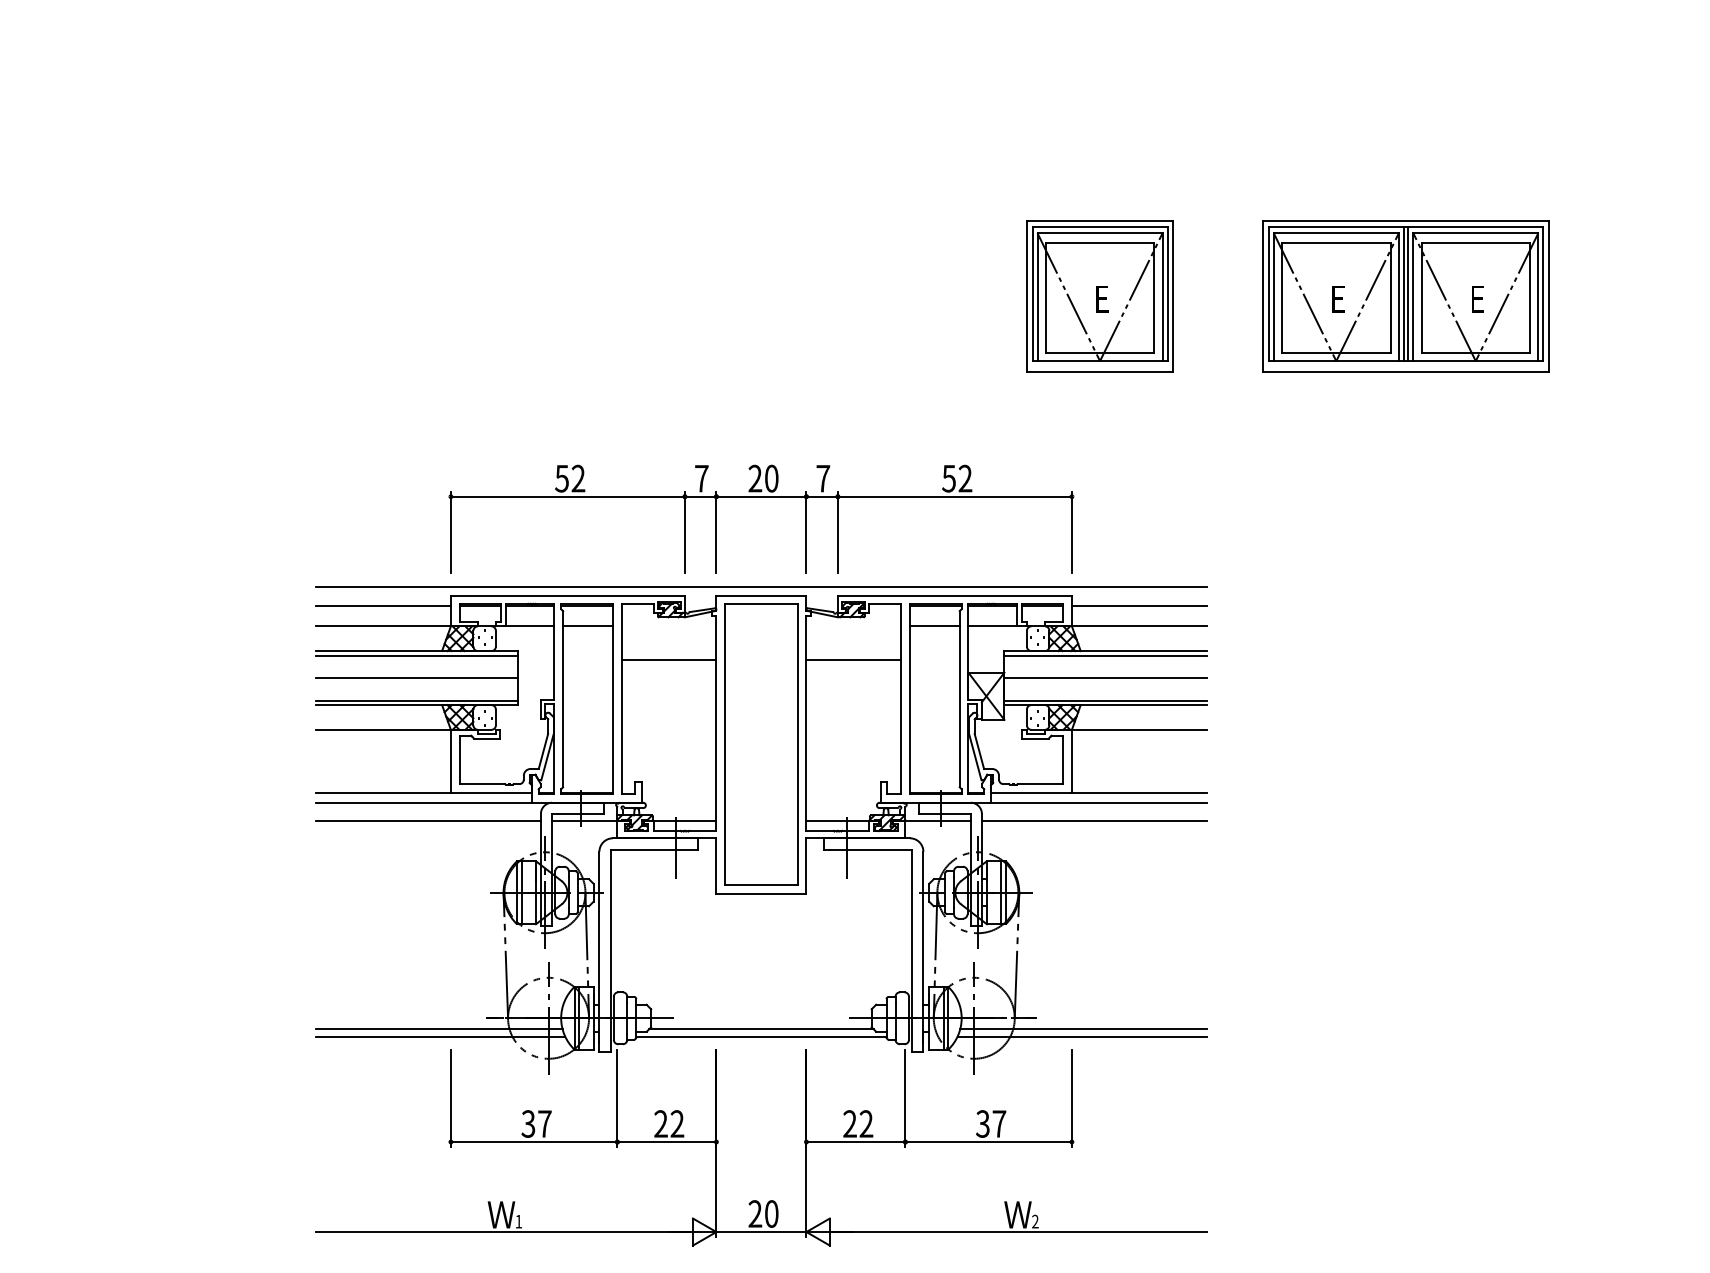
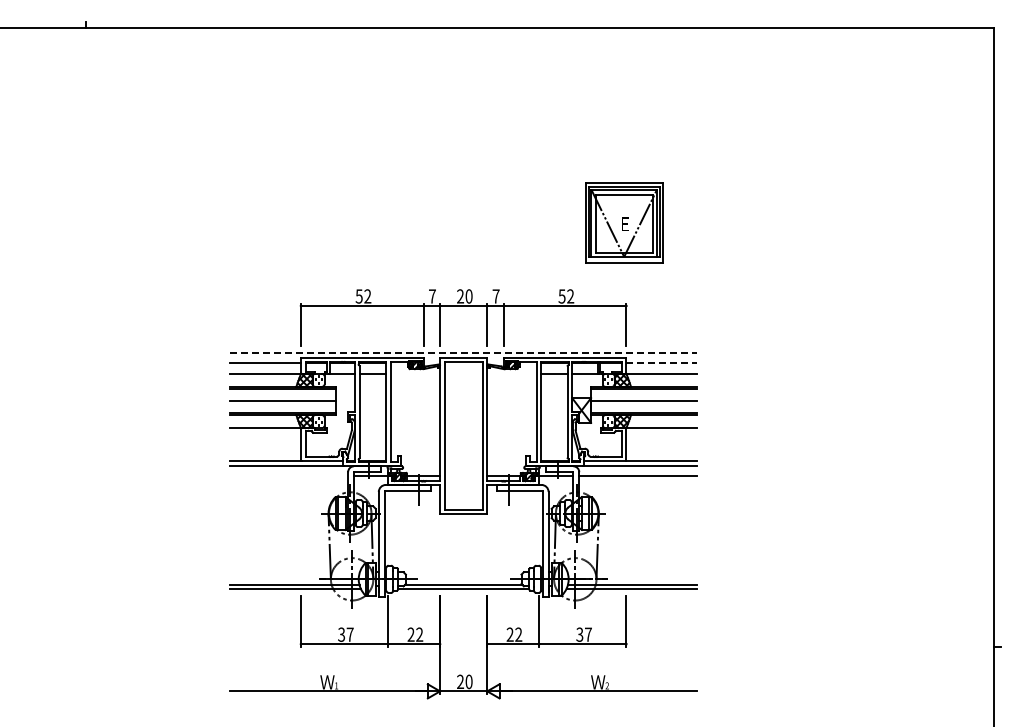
part: (1100, 295) -> (624, 222), moved
part: (1405, 295) -> (801, 200), removed
line: (761, 587) -> (463, 353), solid -> dashed
line: (1140, 606) -> (662, 363), solid -> dashed
line: (669, 659) -> (415, 391), removed
line: (852, 659) -> (511, 391), removed
line: (429, 820) -> (289, 475), removed

